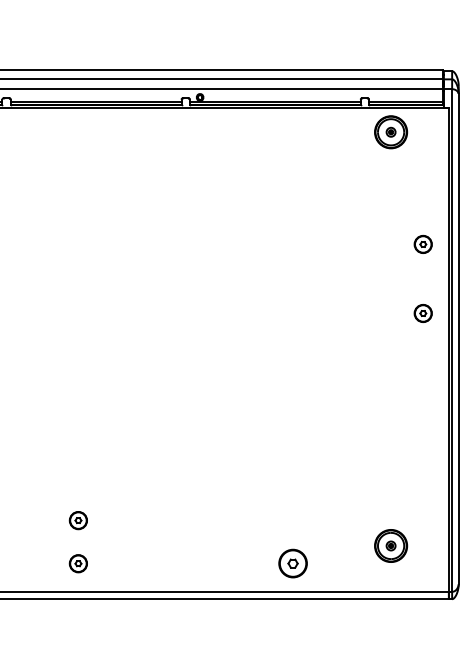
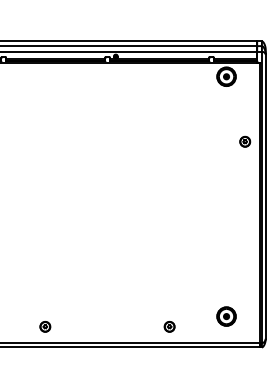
part: (423, 312) -> (245, 181), removed
part: (78, 519) -> (45, 301), removed
part: (292, 563) -> (169, 326), size x0.62

